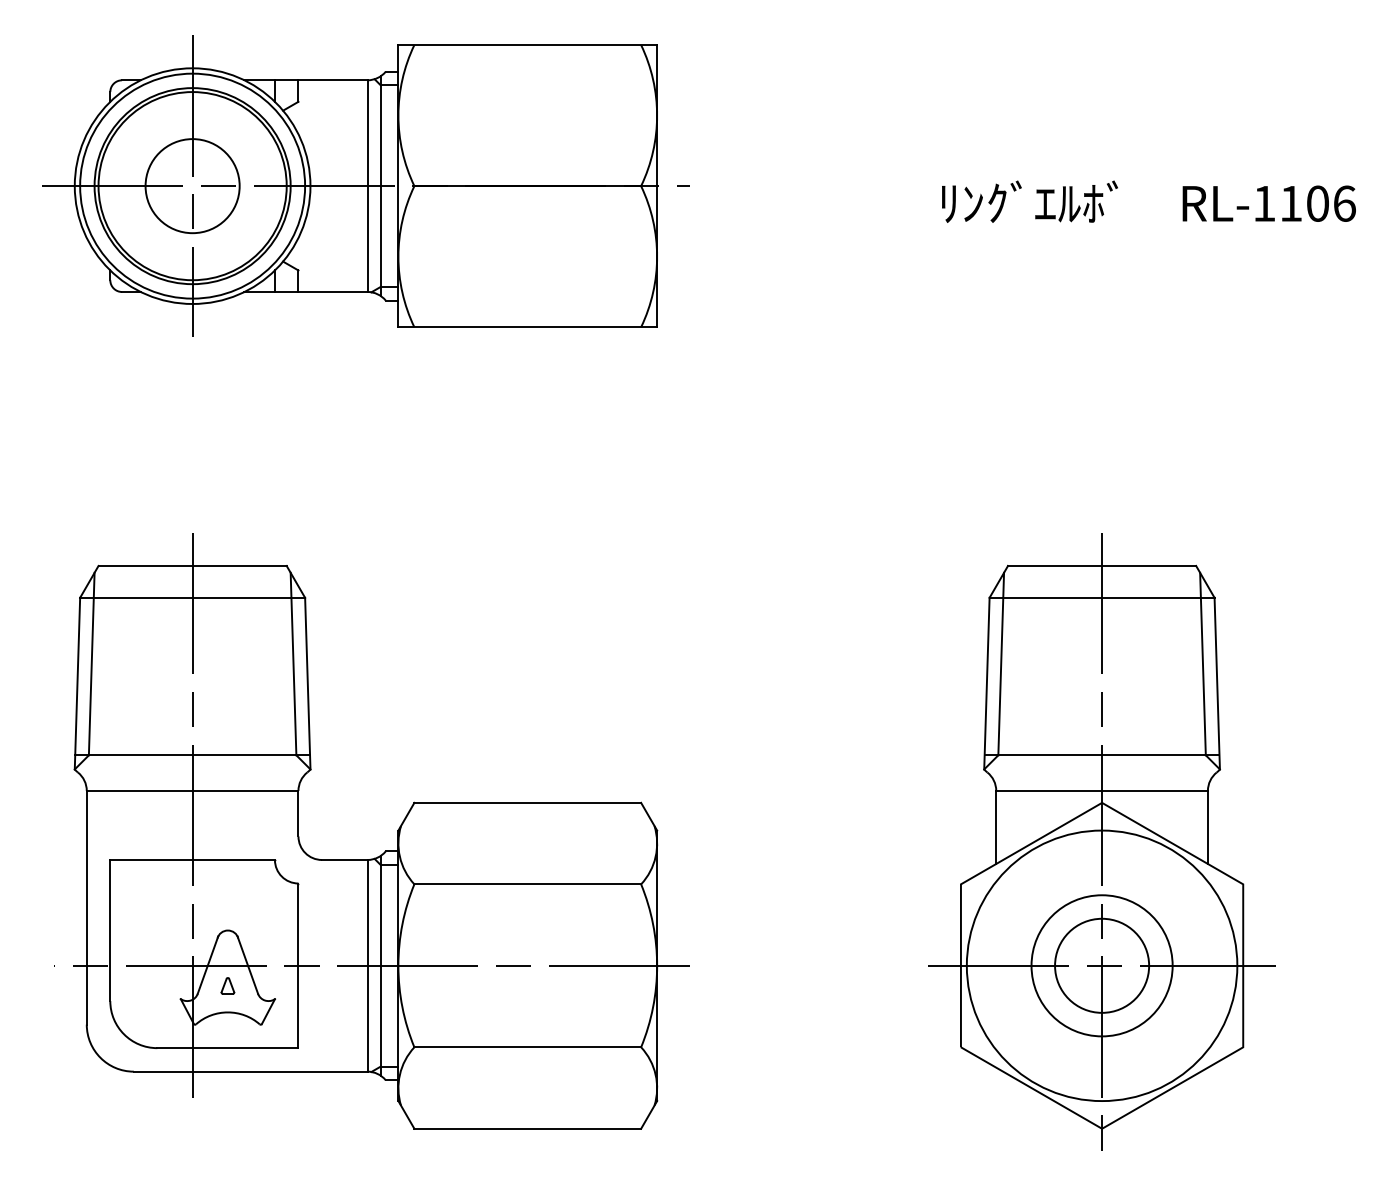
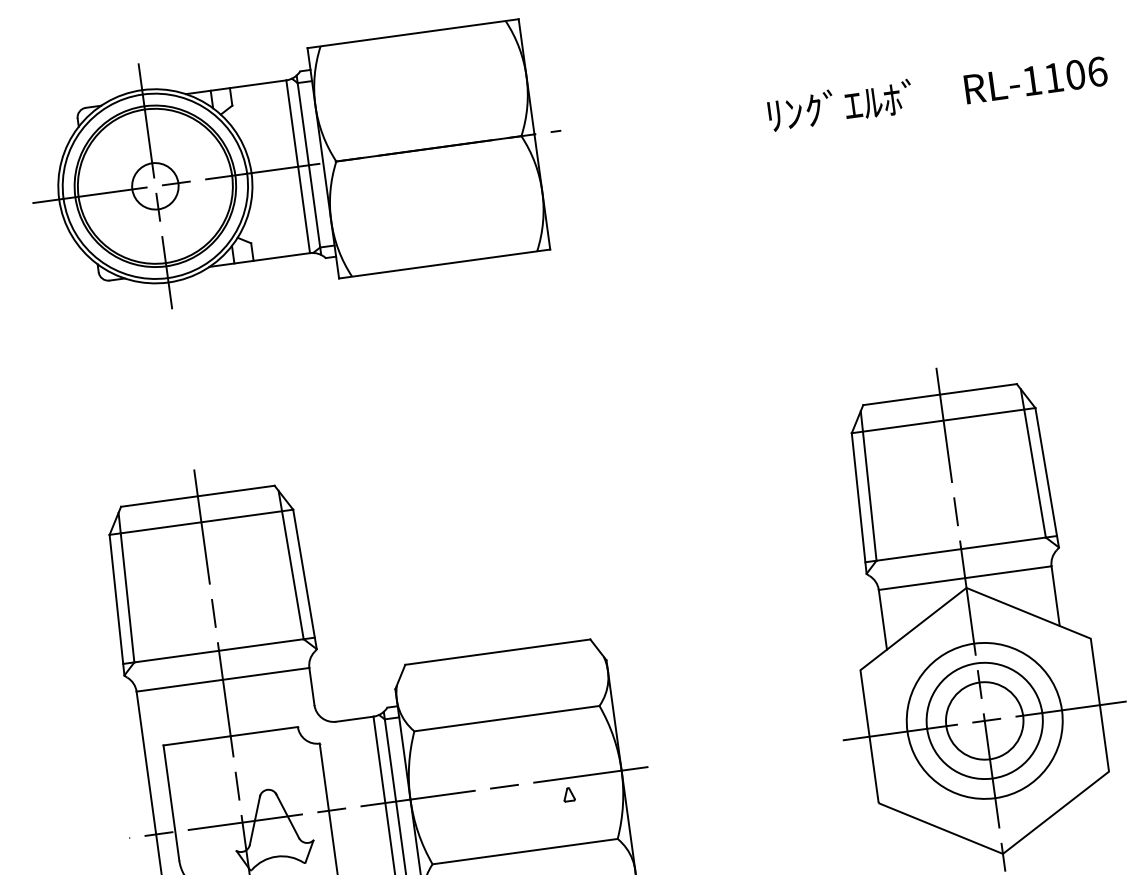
circle: (192, 186) -> (155, 186), size x0.6
circle: (1101, 965) -> (984, 720), size x0.7
part: (227, 985) -> (568, 794), moved

